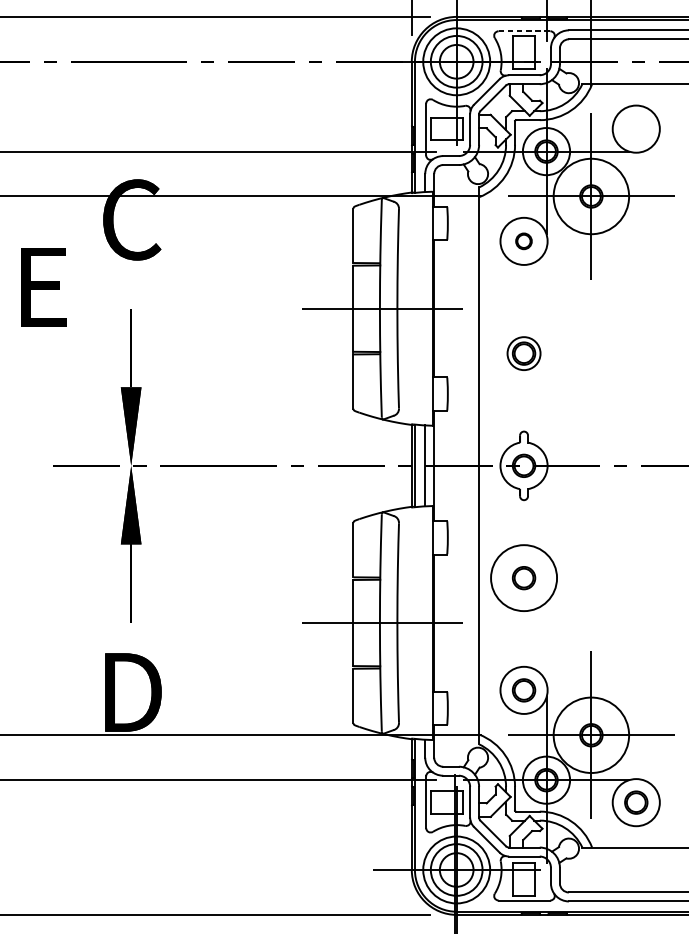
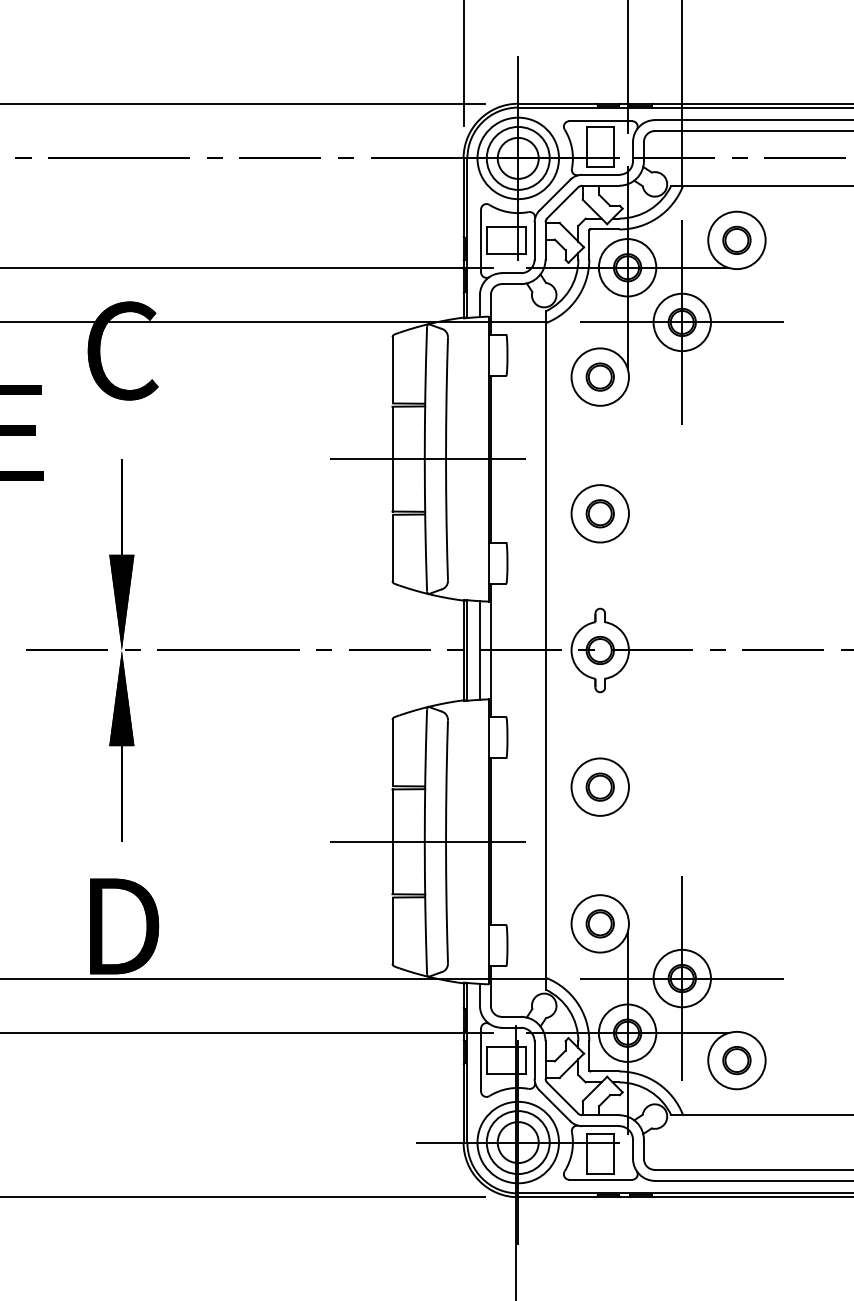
line: (525, 31) -> (601, 121), dashed -> solid
part: (635, 128) -> (736, 239), added
circle: (590, 196) -> (681, 322), size x0.62
part: (523, 240) -> (599, 376), size x1.43
circle: (523, 353) -> (599, 513), size x1.43
circle: (523, 577) -> (599, 786), size x0.71
circle: (590, 735) -> (681, 978), size x0.62

